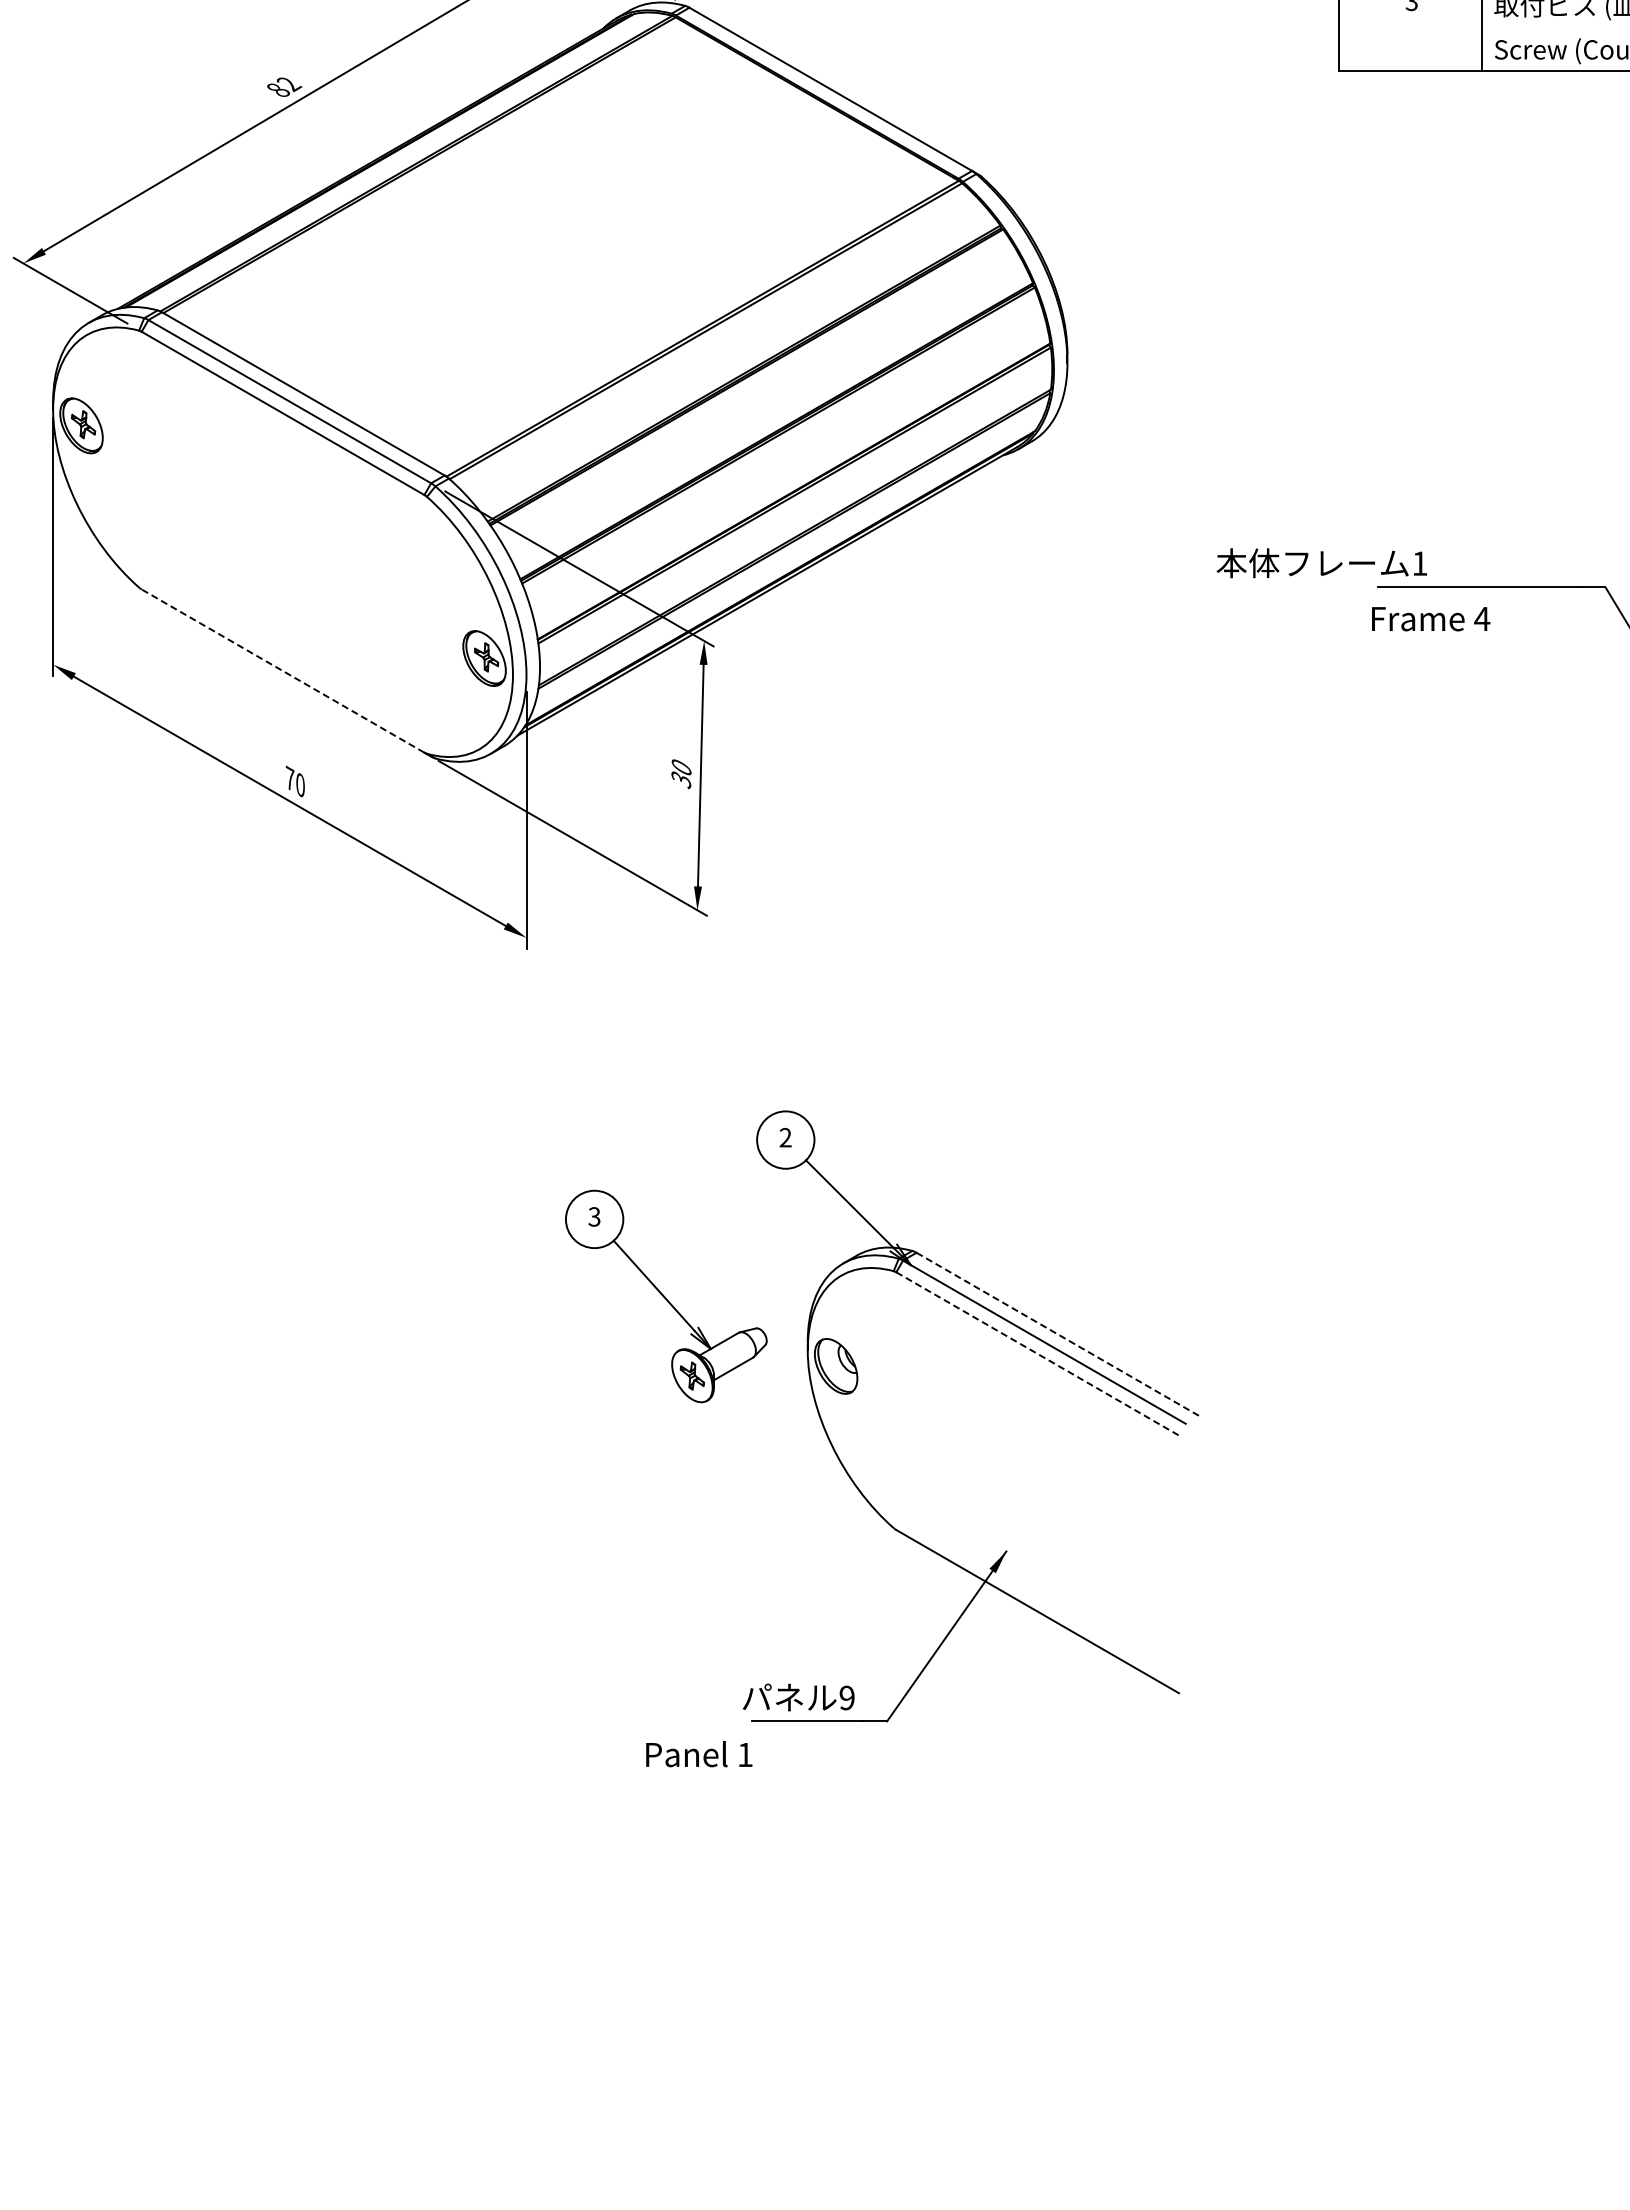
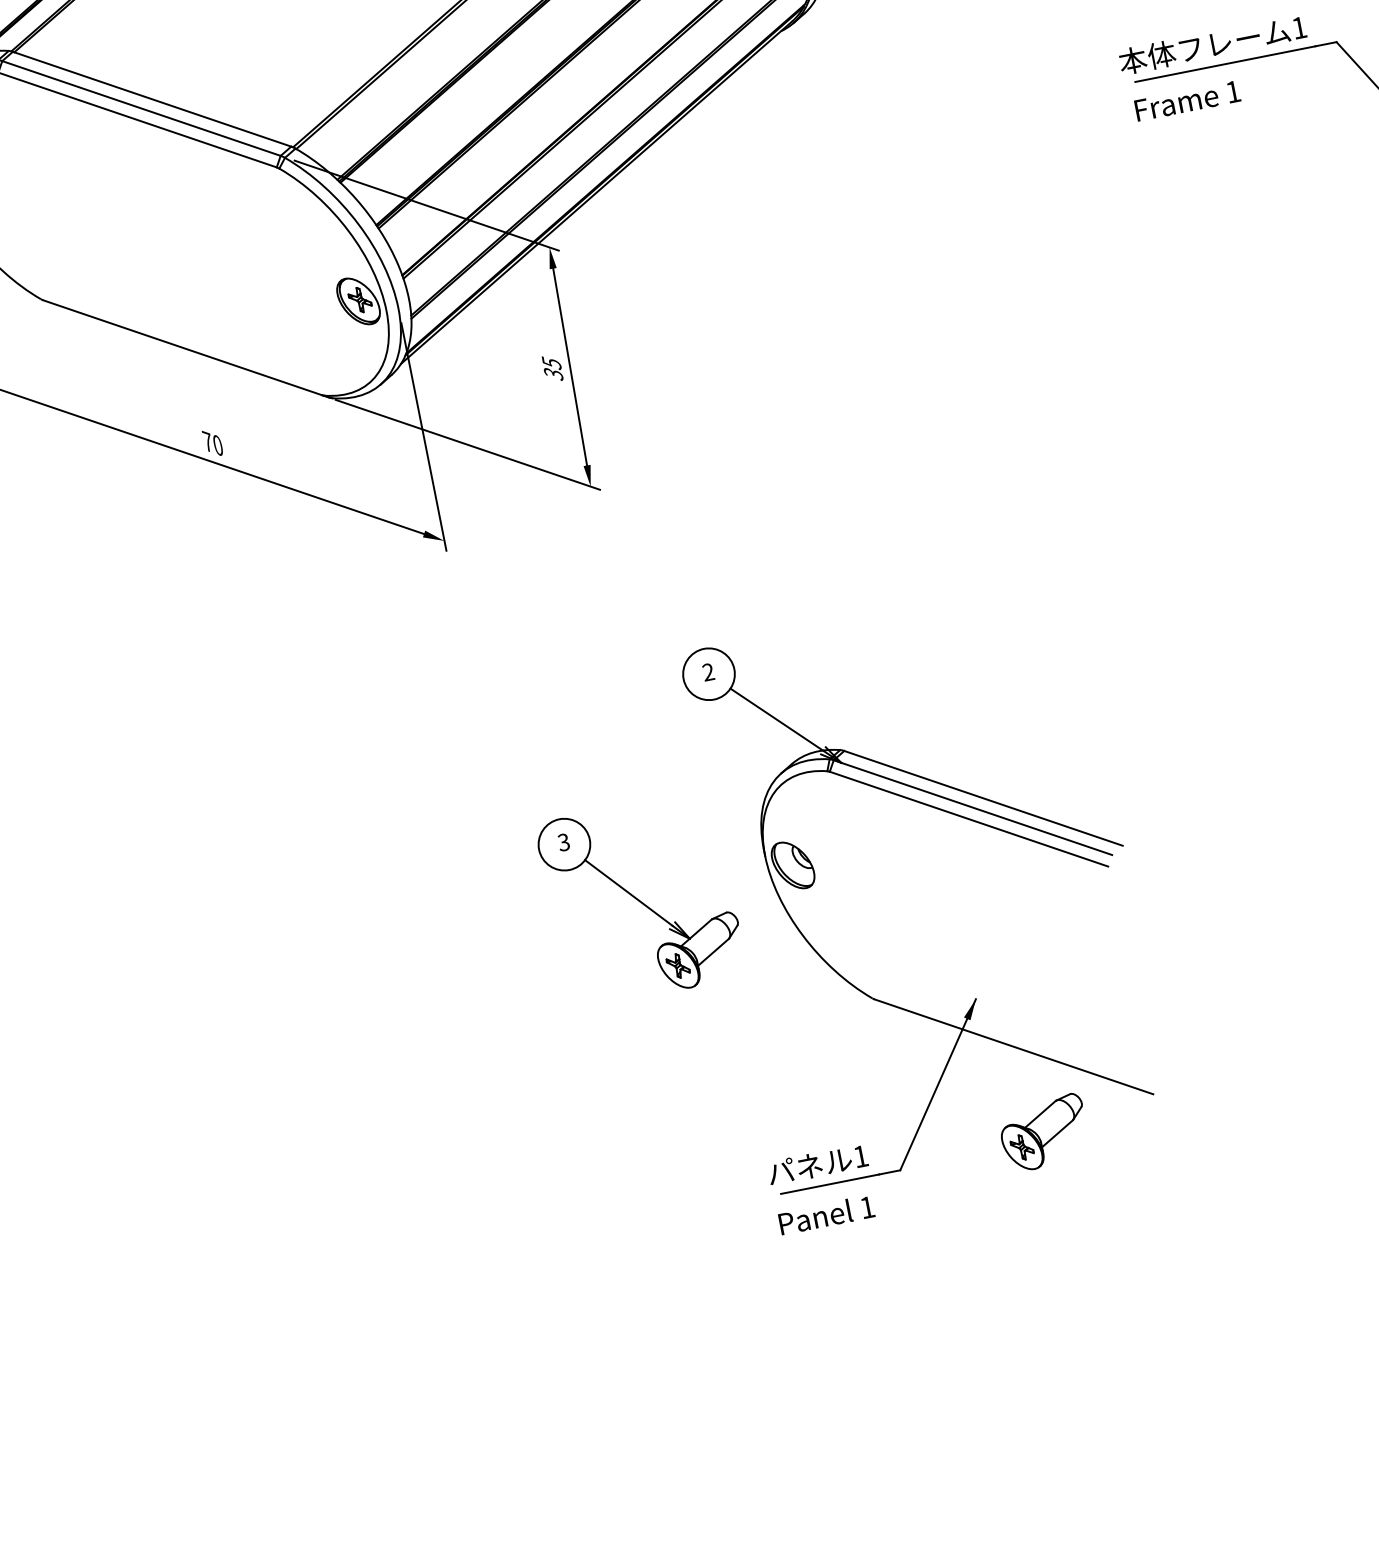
text: (1321, 563) -> (1212, 45), moved
text: (1482, 618) -> (1233, 91), 4 -> 1
line: (282, 670) -> (182, 347), dashed -> solid
text: (681, 767) -> (551, 363), 30 -> 35
part: (666, 1296) -> (641, 900), moved
line: (1058, 1334) -> (984, 798), dashed -> solid
line: (1038, 1354) -> (969, 819), dashed -> solid
text: (846, 1697) -> (860, 1156), 9 -> 1
part: (1051, 1711) -> (1043, 1132), added
text: (699, 1754) -> (826, 1215), moved

